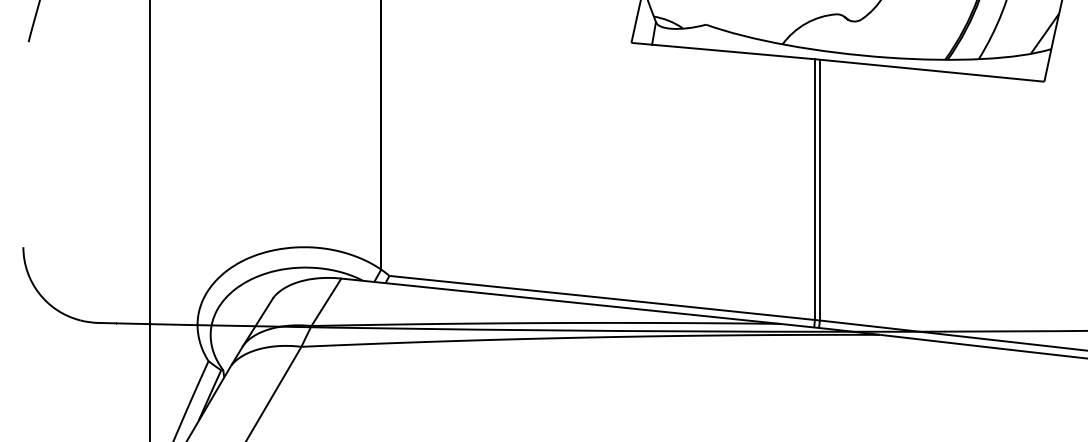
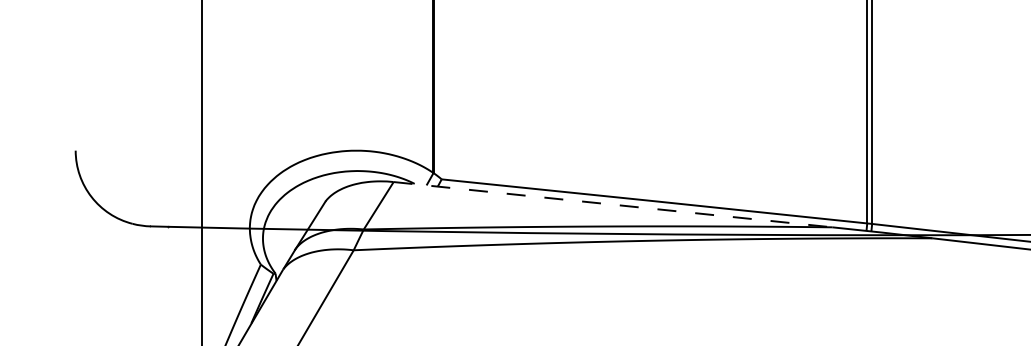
line: (561, 301) -> (613, 204), solid -> dashed

